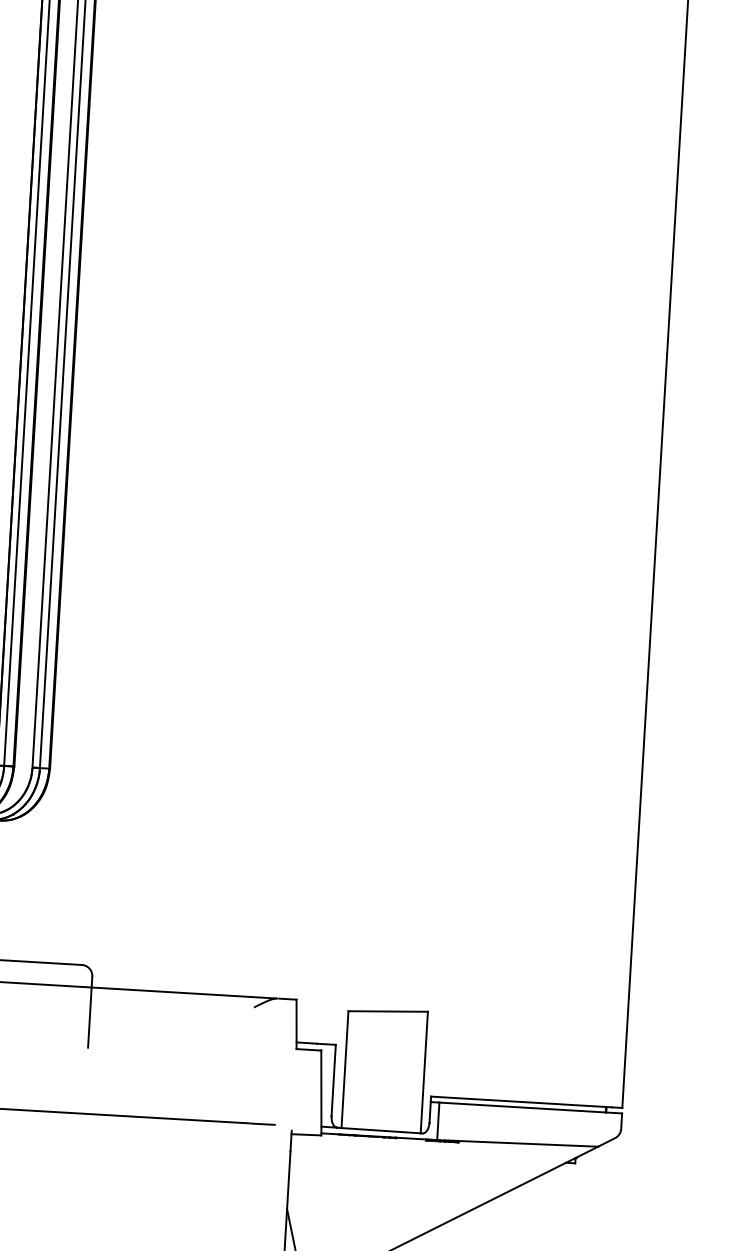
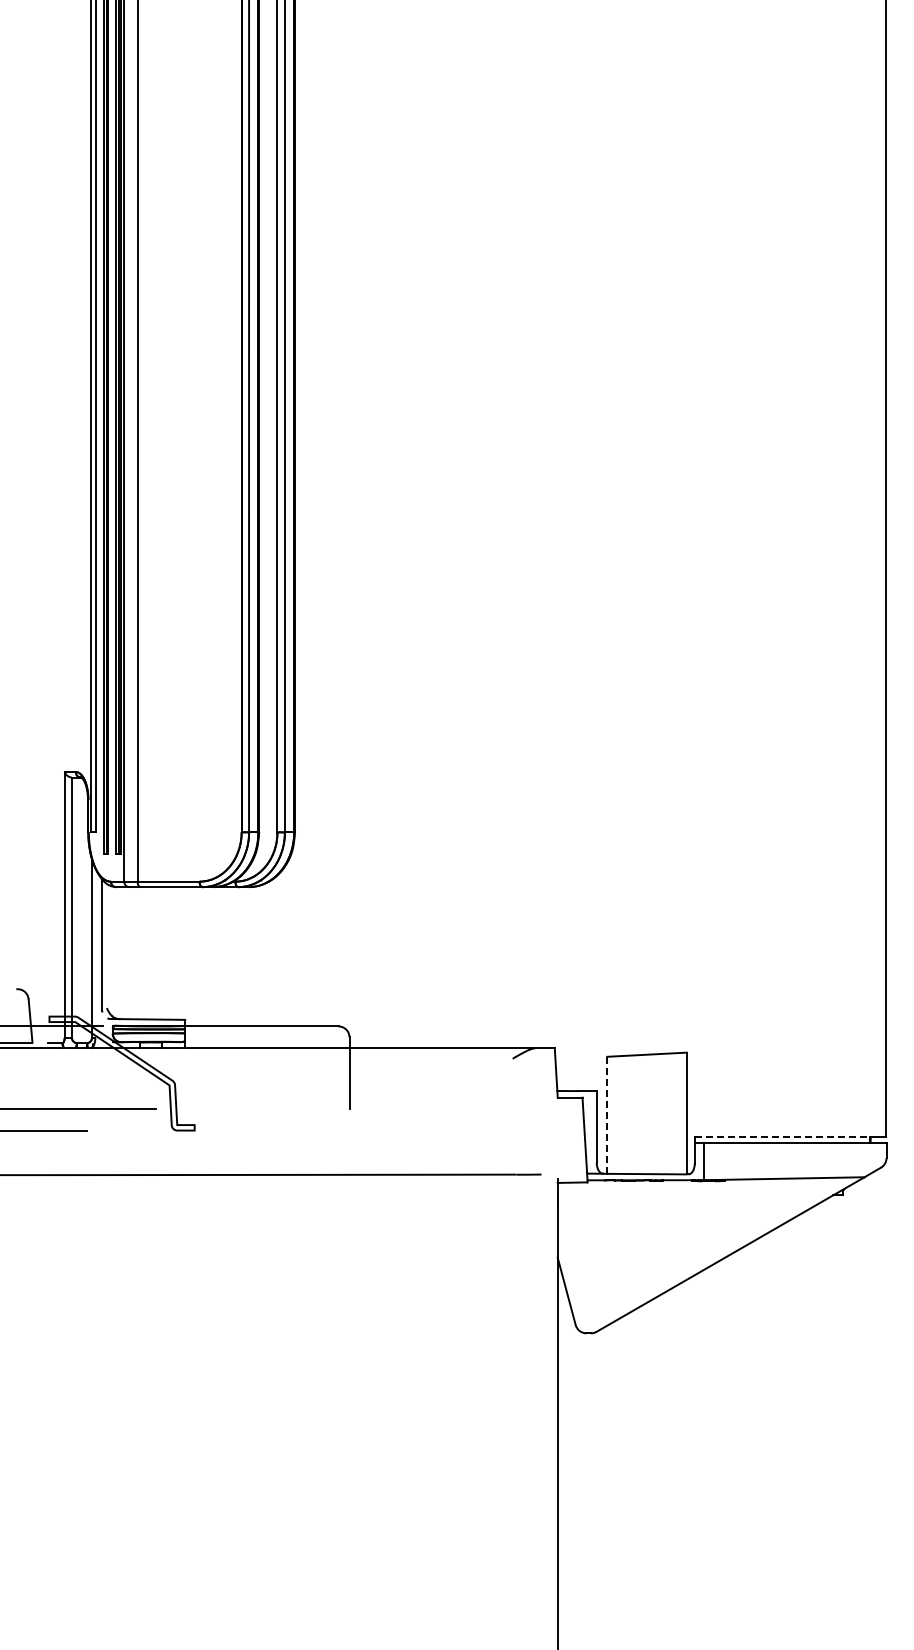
line: (345, 1069) -> (607, 1115), solid -> dashed
line: (521, 1102) -> (785, 1137), solid -> dashed

